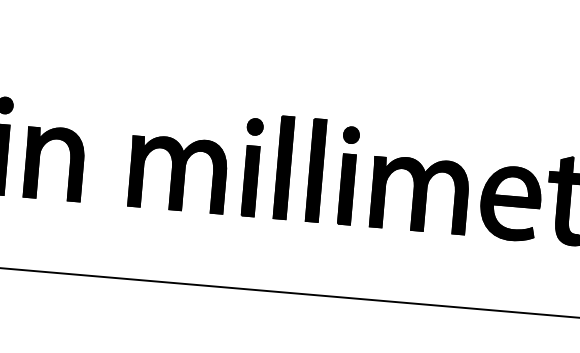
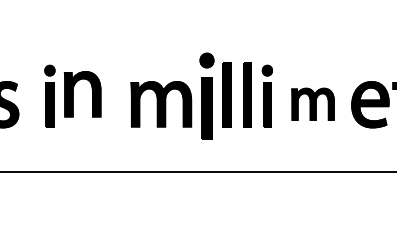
part: (39, 162) -> (73, 94), moved
part: (251, 166) -> (206, 95), size x1.4
part: (418, 195) -> (312, 104), size x0.7

